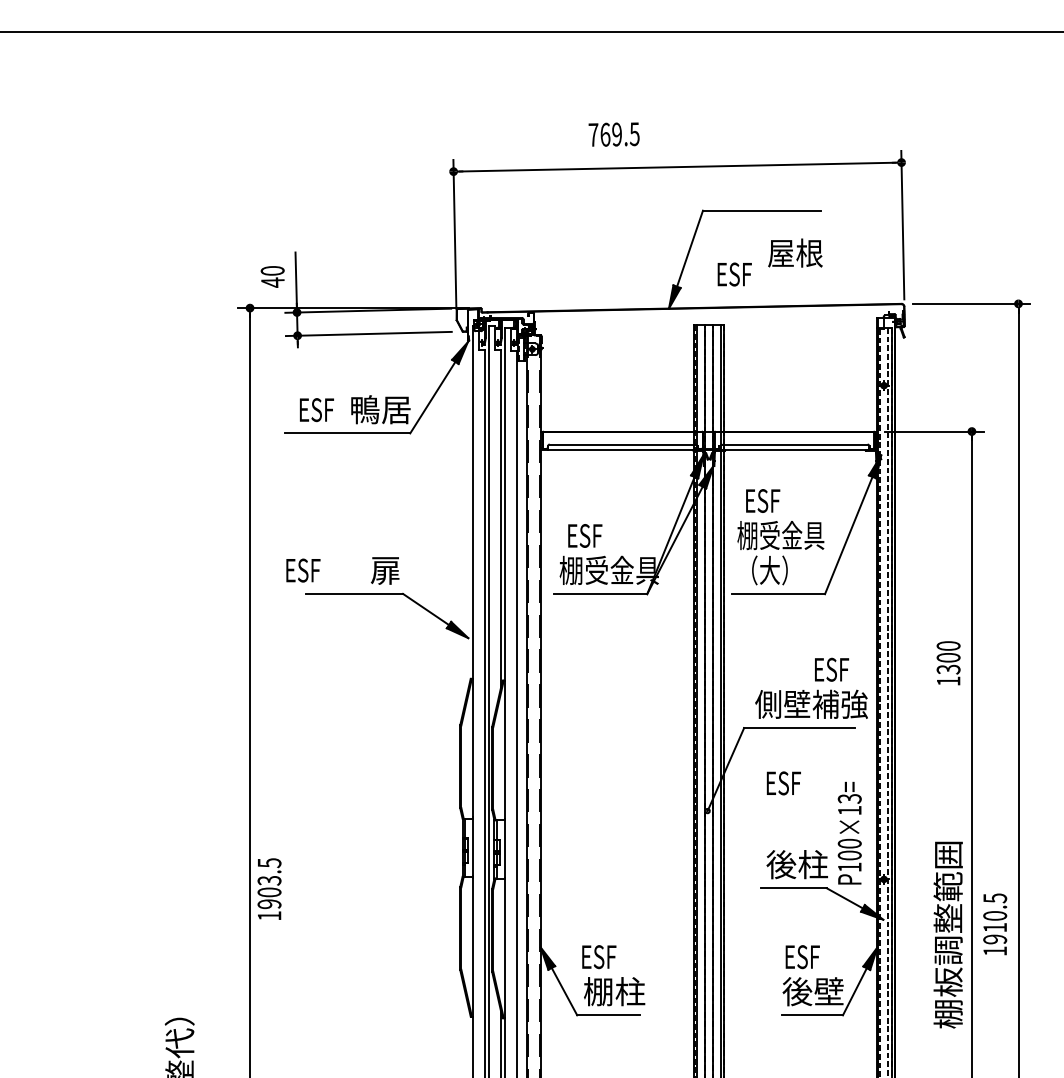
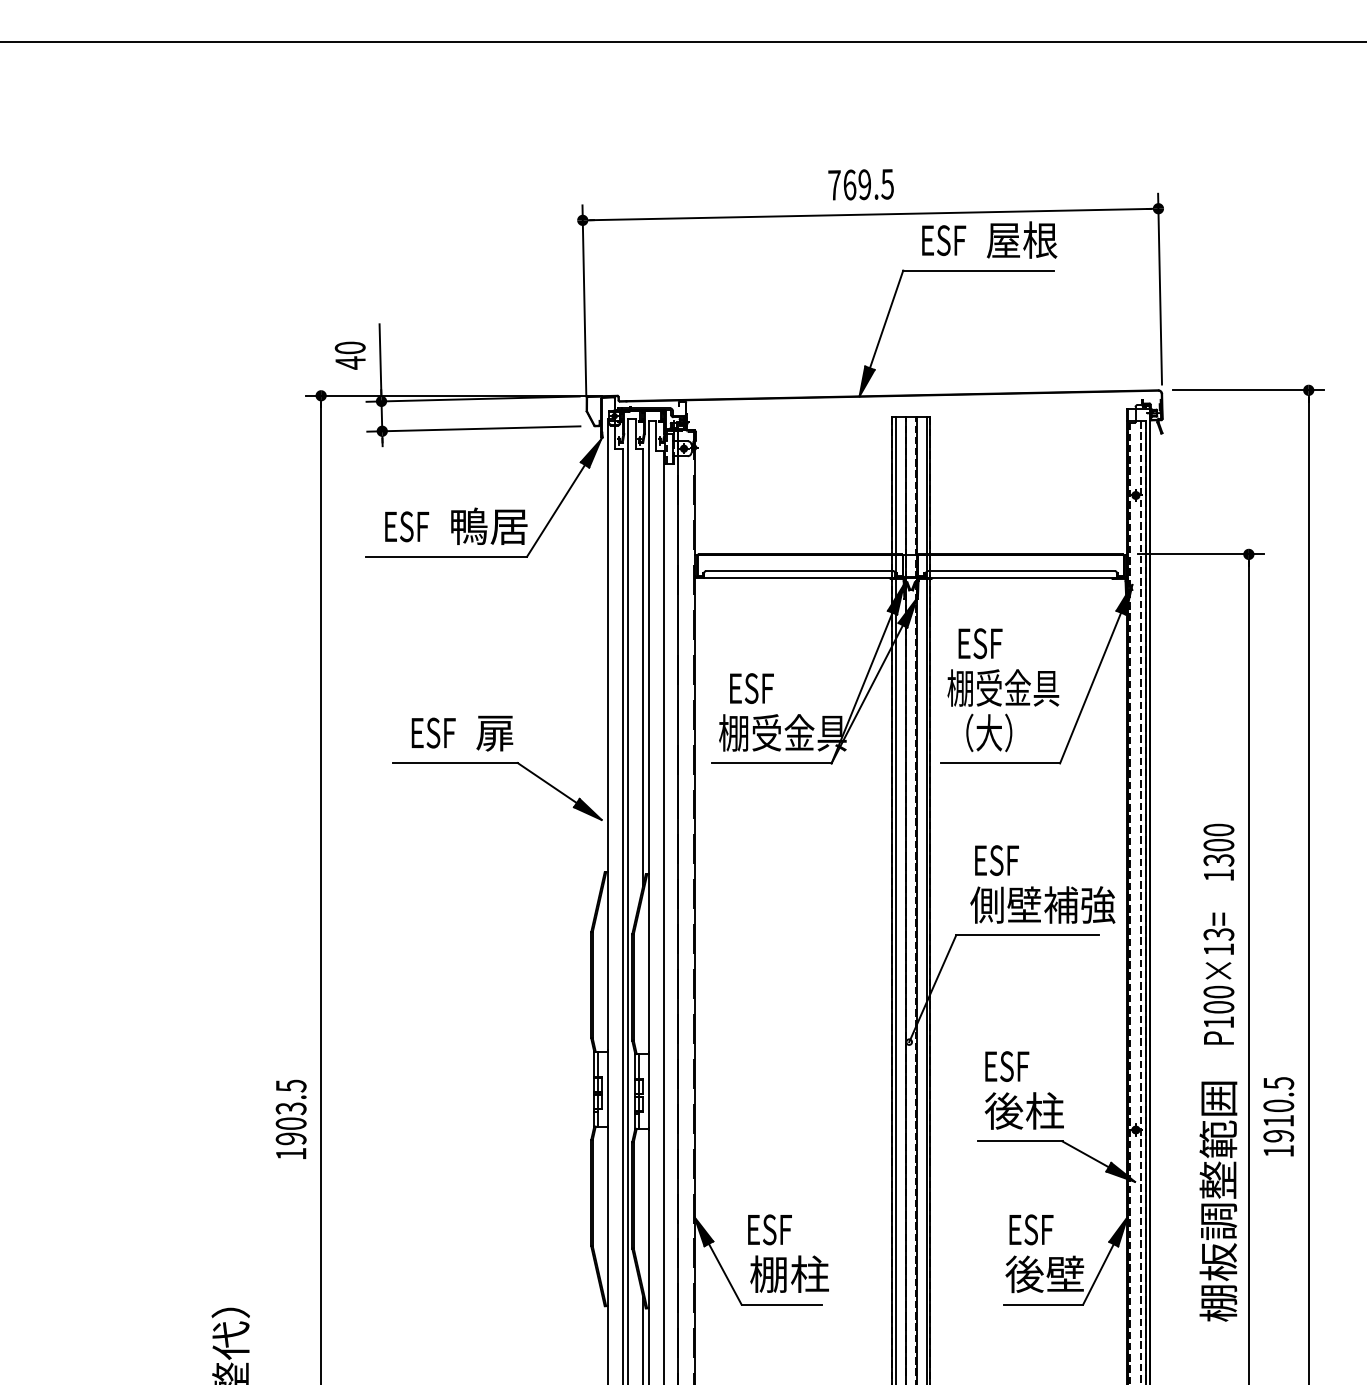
text: (613, 134) -> (860, 184), moved
text: (794, 252) -> (1021, 239), moved
text: (735, 274) -> (944, 240), moved
text: (303, 570) -> (433, 732), moved
text: (831, 669) -> (996, 860), moved
text: (784, 783) -> (1007, 1066), moved
text: (849, 833) -> (1218, 978), moved
text: (269, 888) -> (290, 1118), moved
text: (994, 924) -> (1278, 1116), moved

